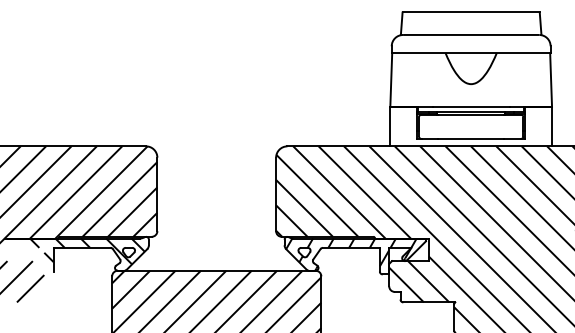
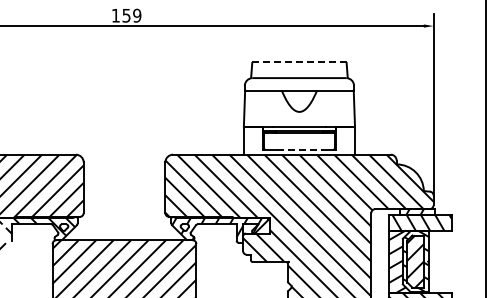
line: (471, 12) -> (299, 62), solid -> dashed
line: (471, 138) -> (299, 149), solid -> dashed

